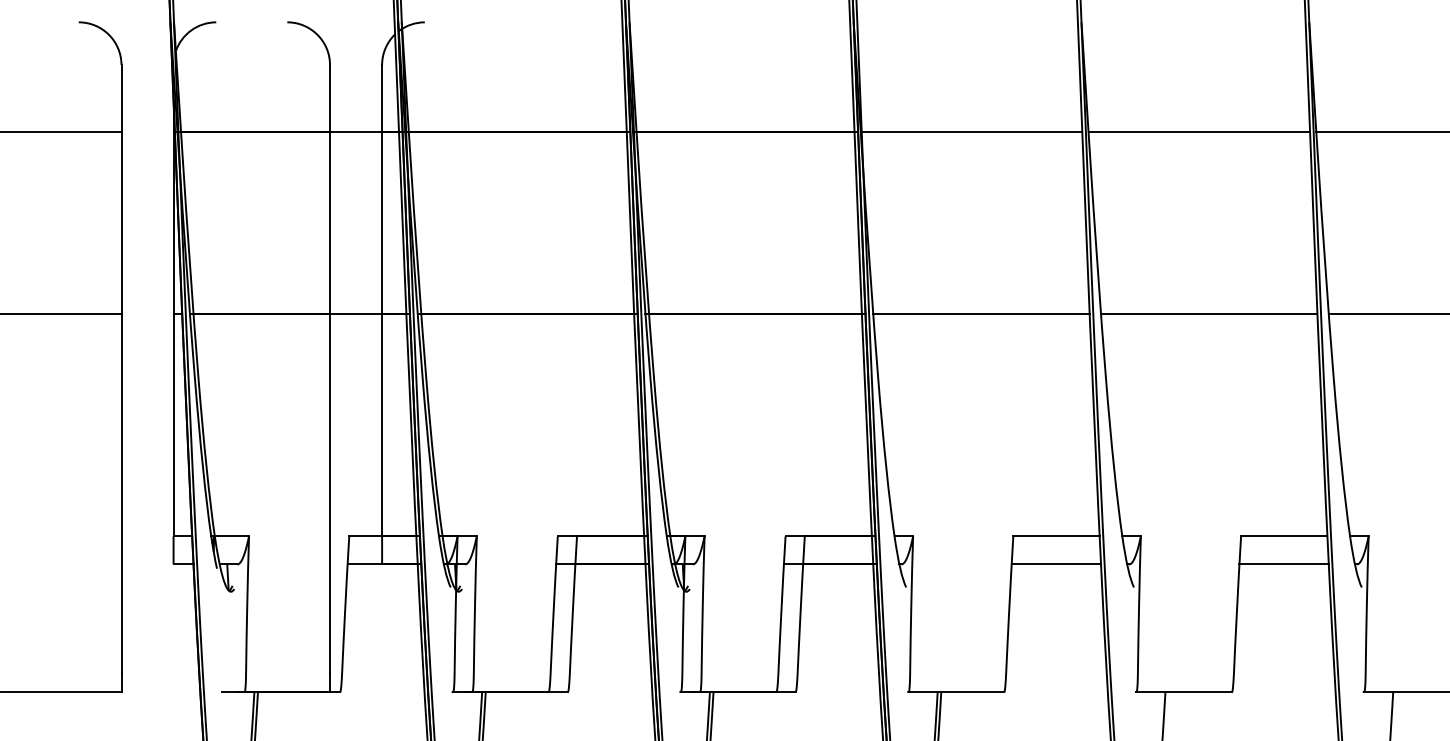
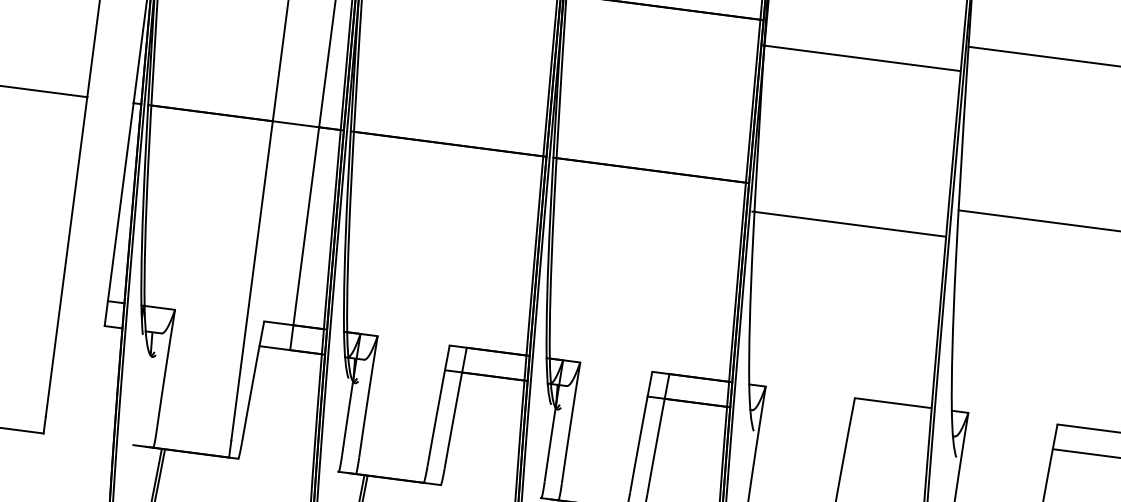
line: (971, 131) -> (861, 58), moved
line: (981, 313) -> (848, 223), moved
line: (1056, 564) -> (890, 428), removed

